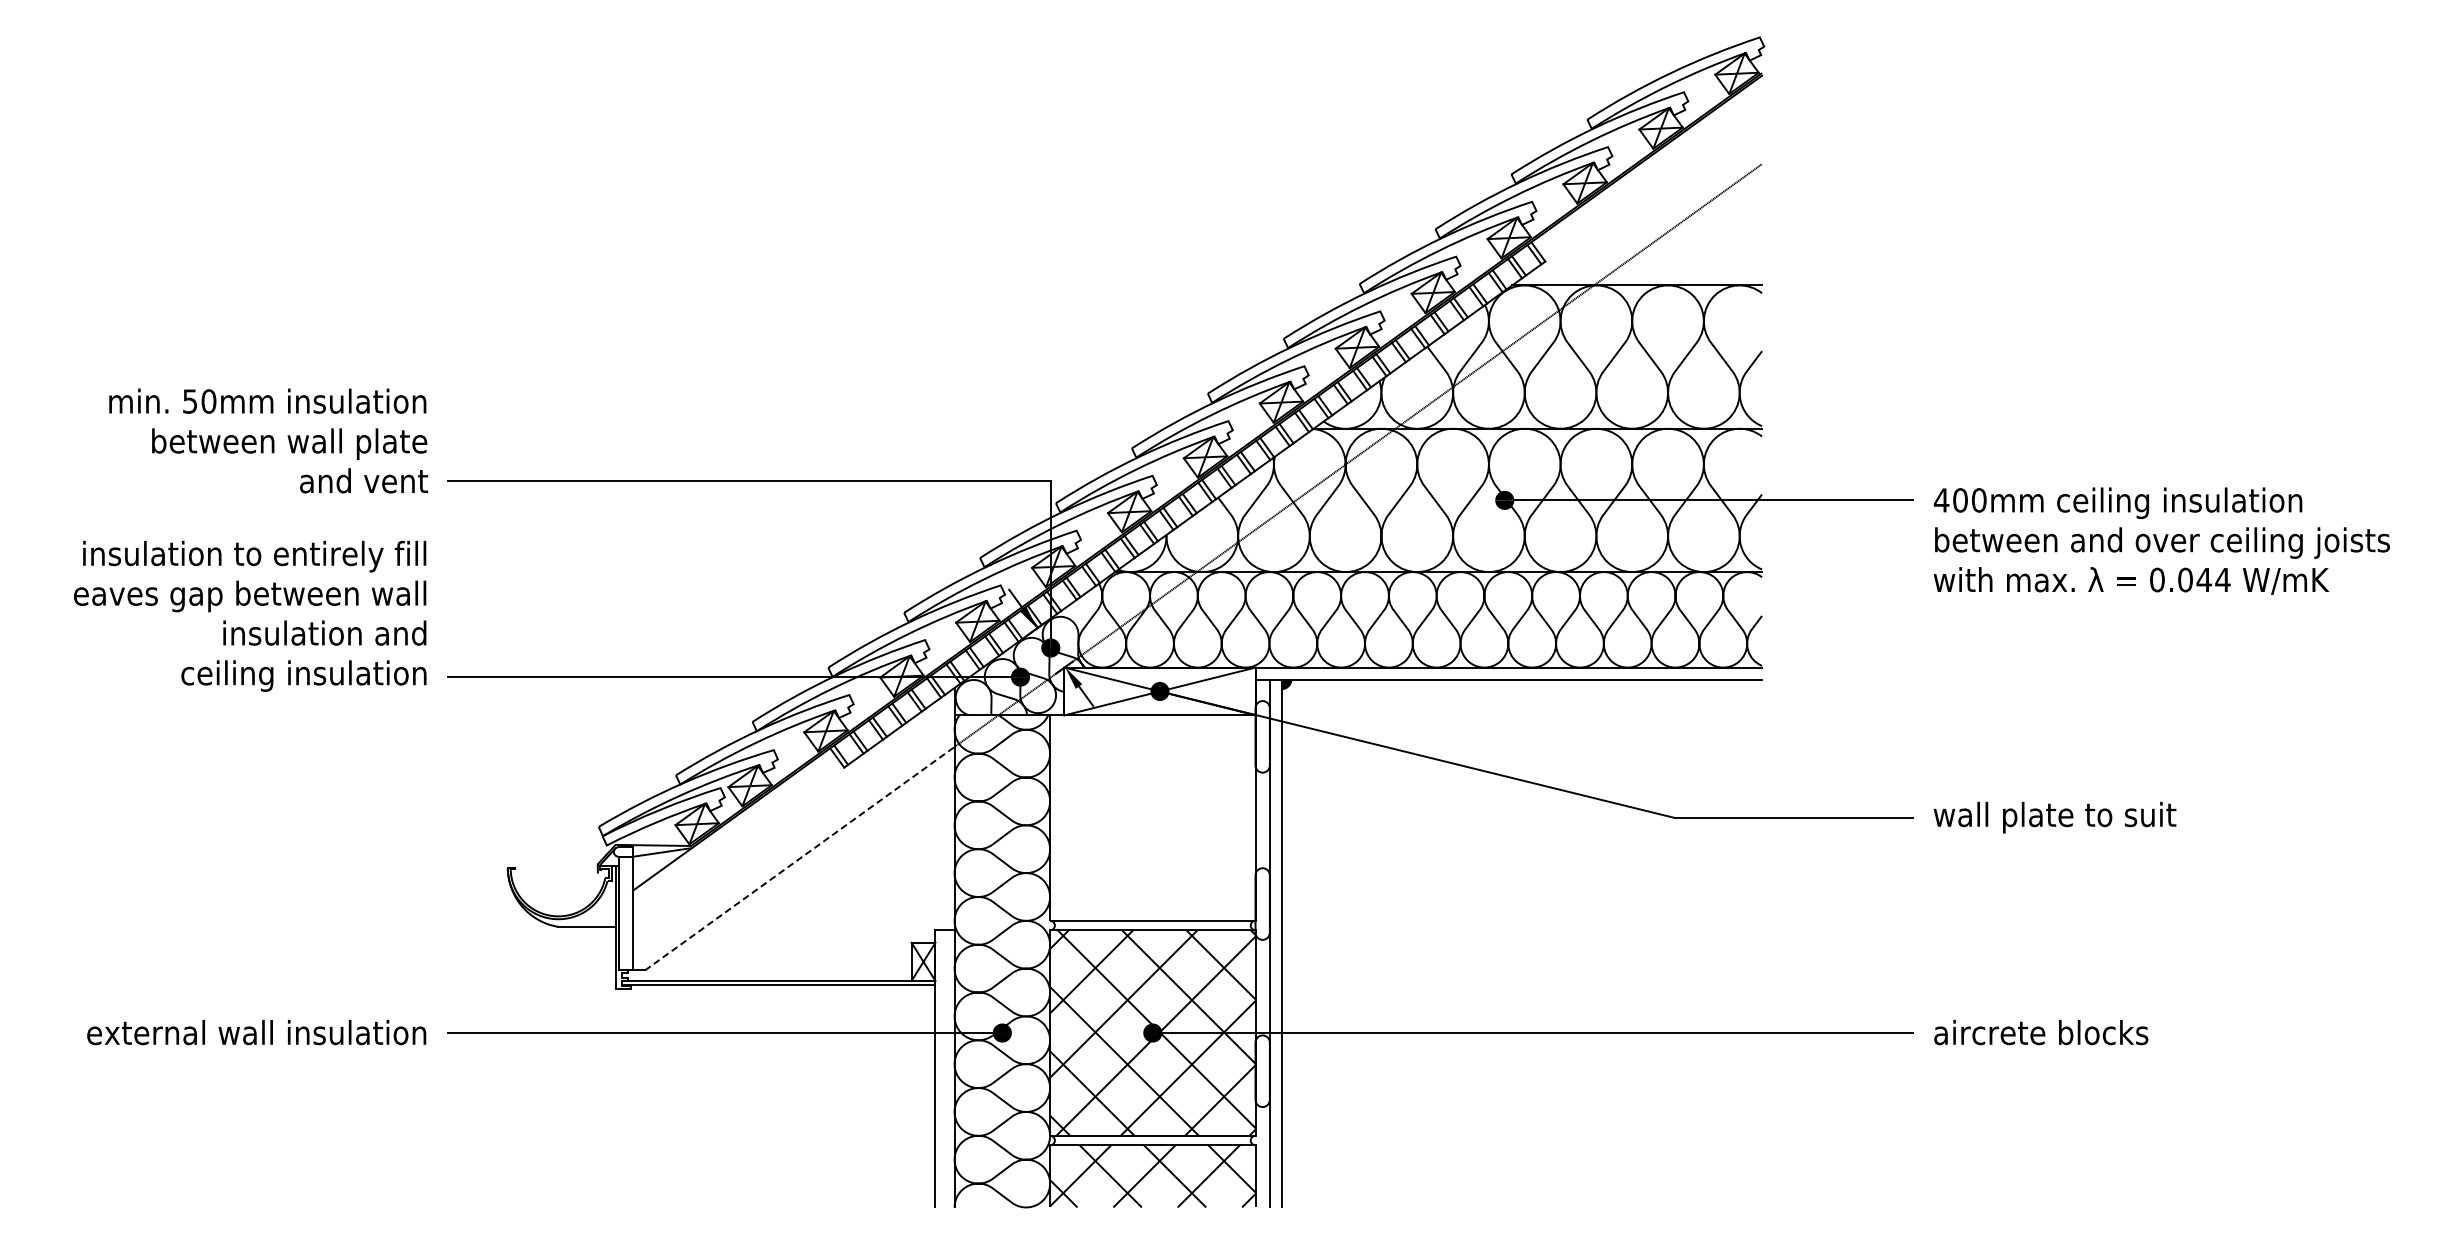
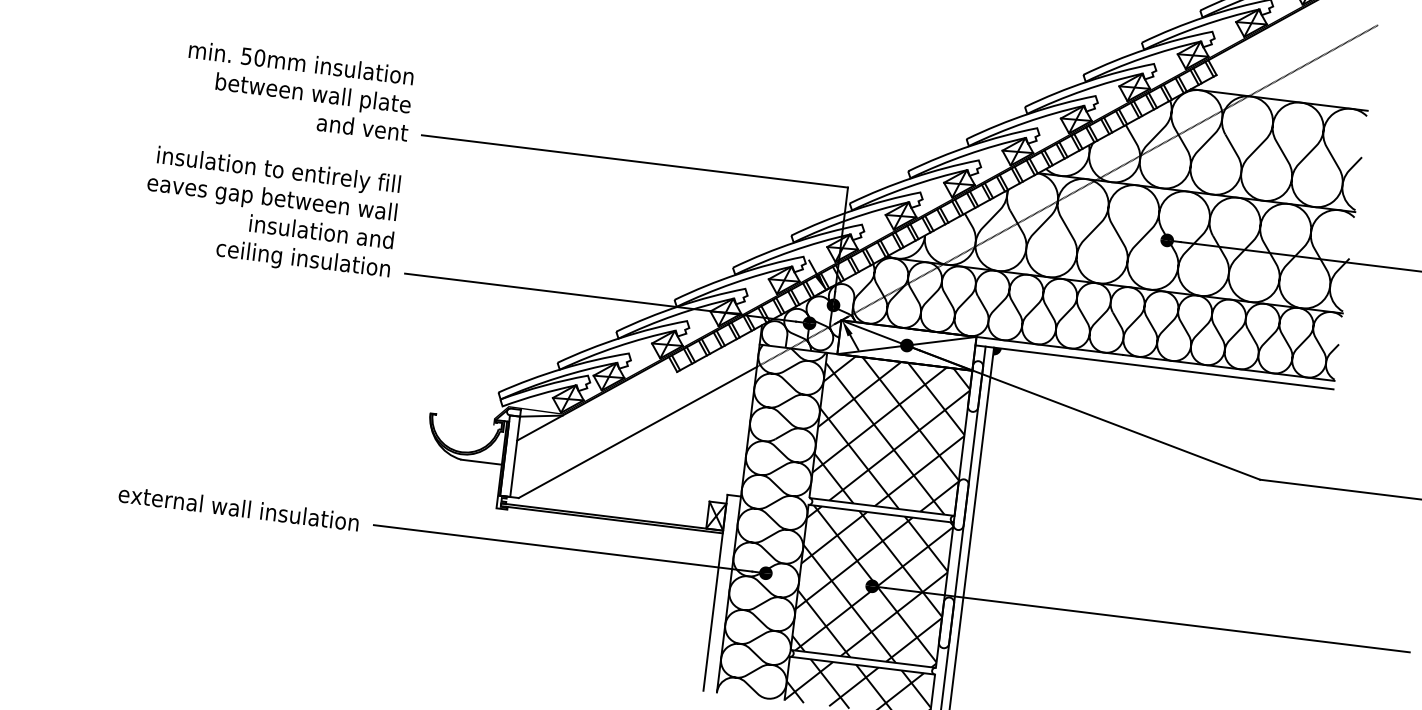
hatch: (1152, 817) -> (890, 433), added
line: (799, 858) -> (637, 432), dashed -> solid

